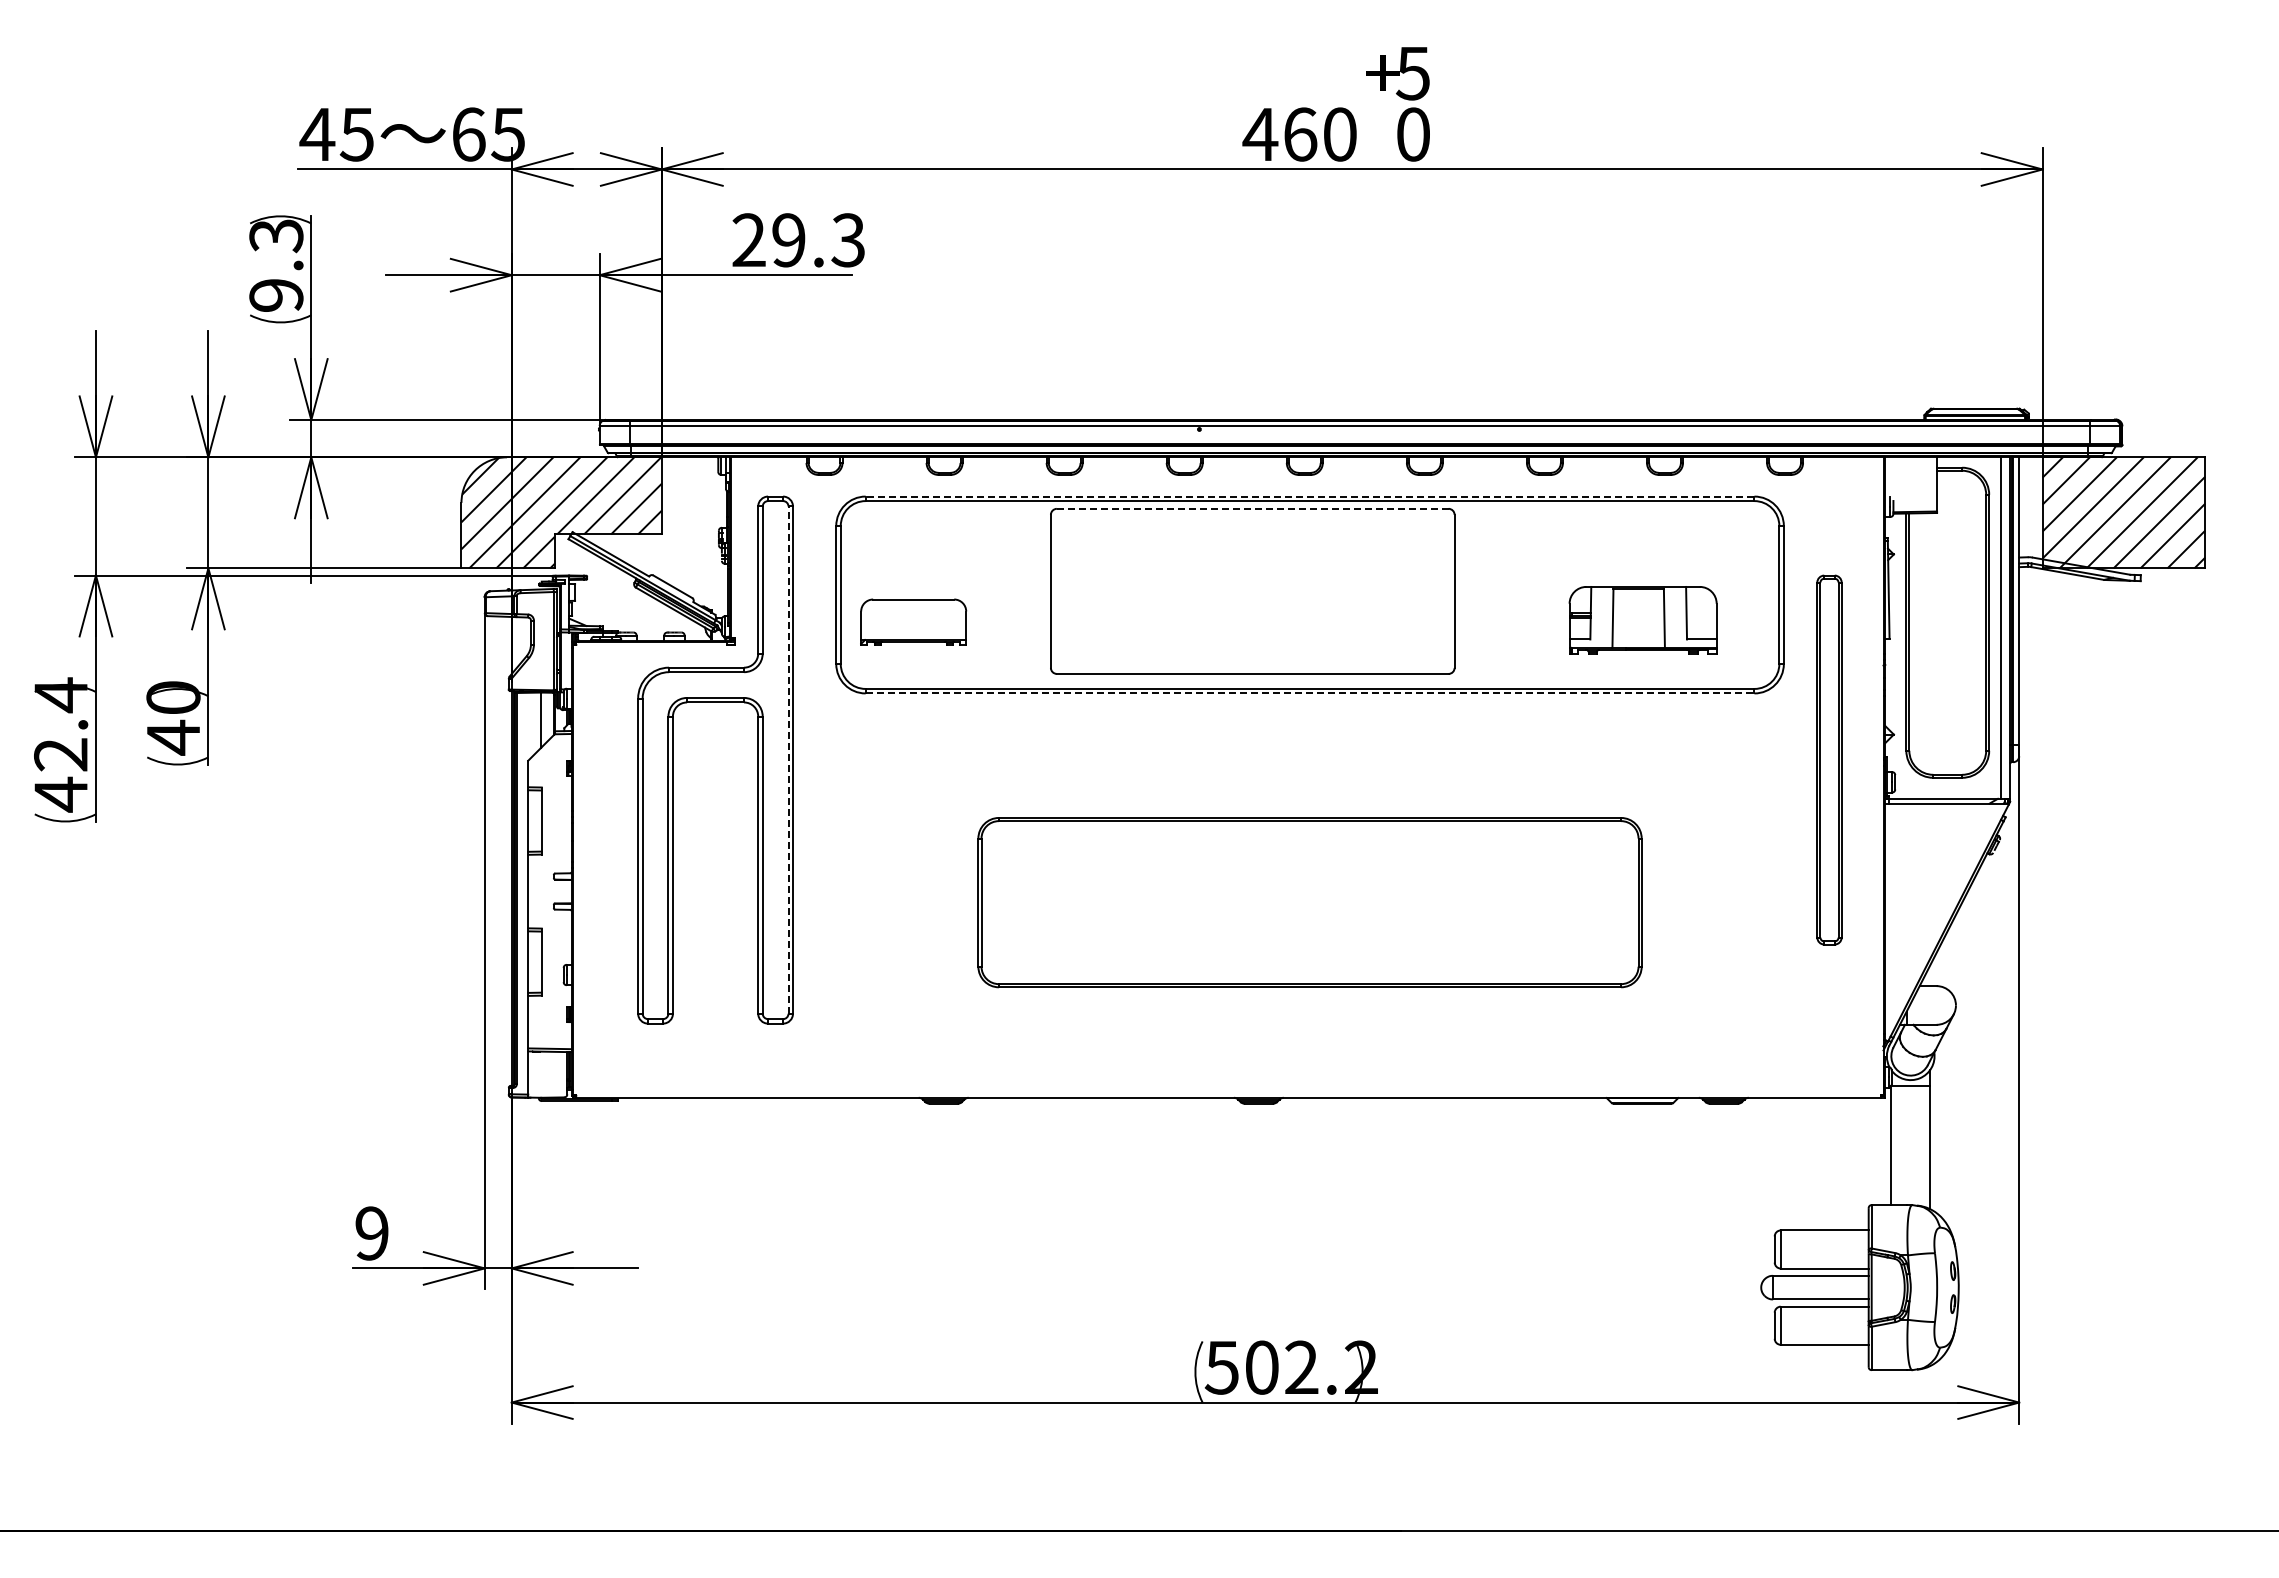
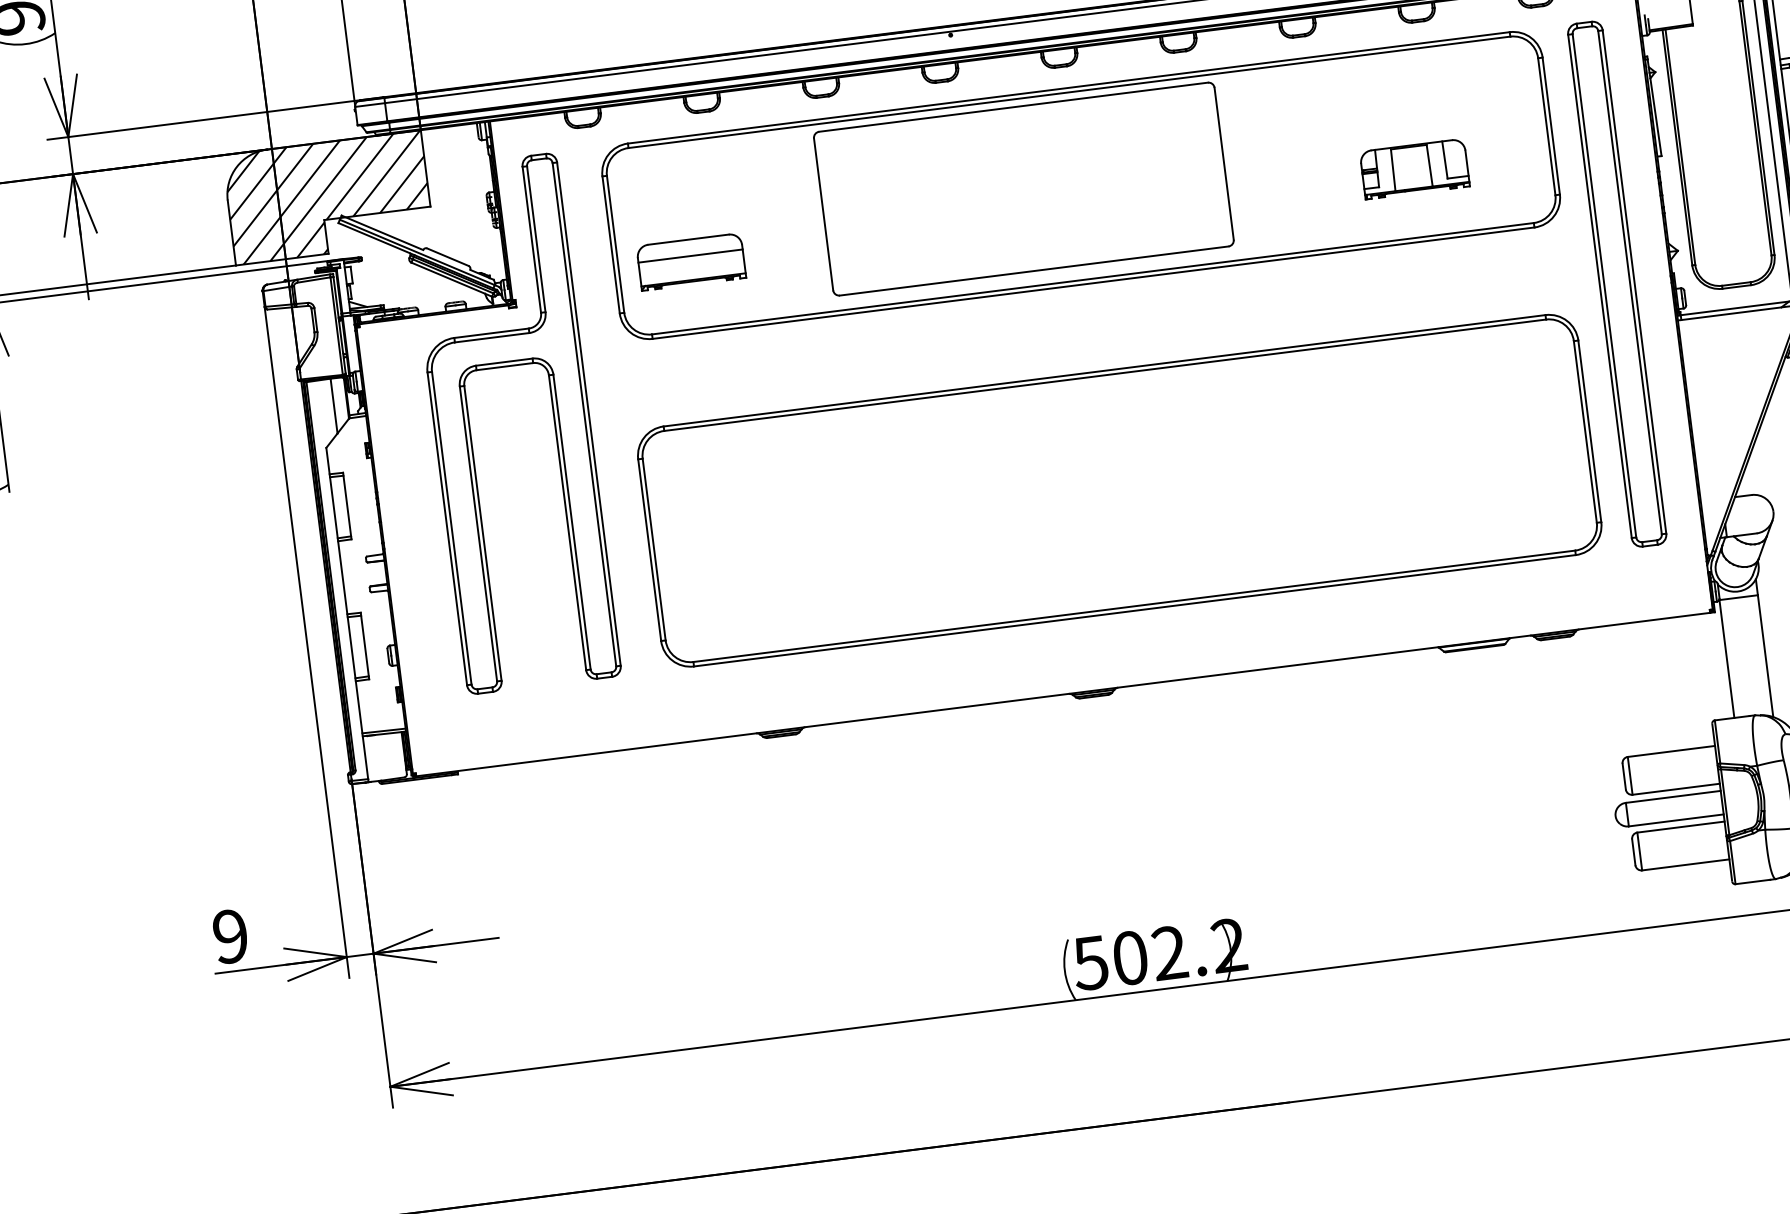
line: (1309, 496) -> (1068, 87), dashed -> solid
line: (1252, 508) -> (1013, 106), dashed -> solid
line: (913, 616) -> (690, 256), added
part: (1642, 620) -> (1414, 169), size x0.71
line: (1310, 693) -> (1093, 283), dashed -> solid
part: (1829, 759) -> (1617, 283), size x1.43
line: (788, 760) -> (584, 415), dashed -> solid
part: (1309, 902) -> (1119, 490), size x1.43

